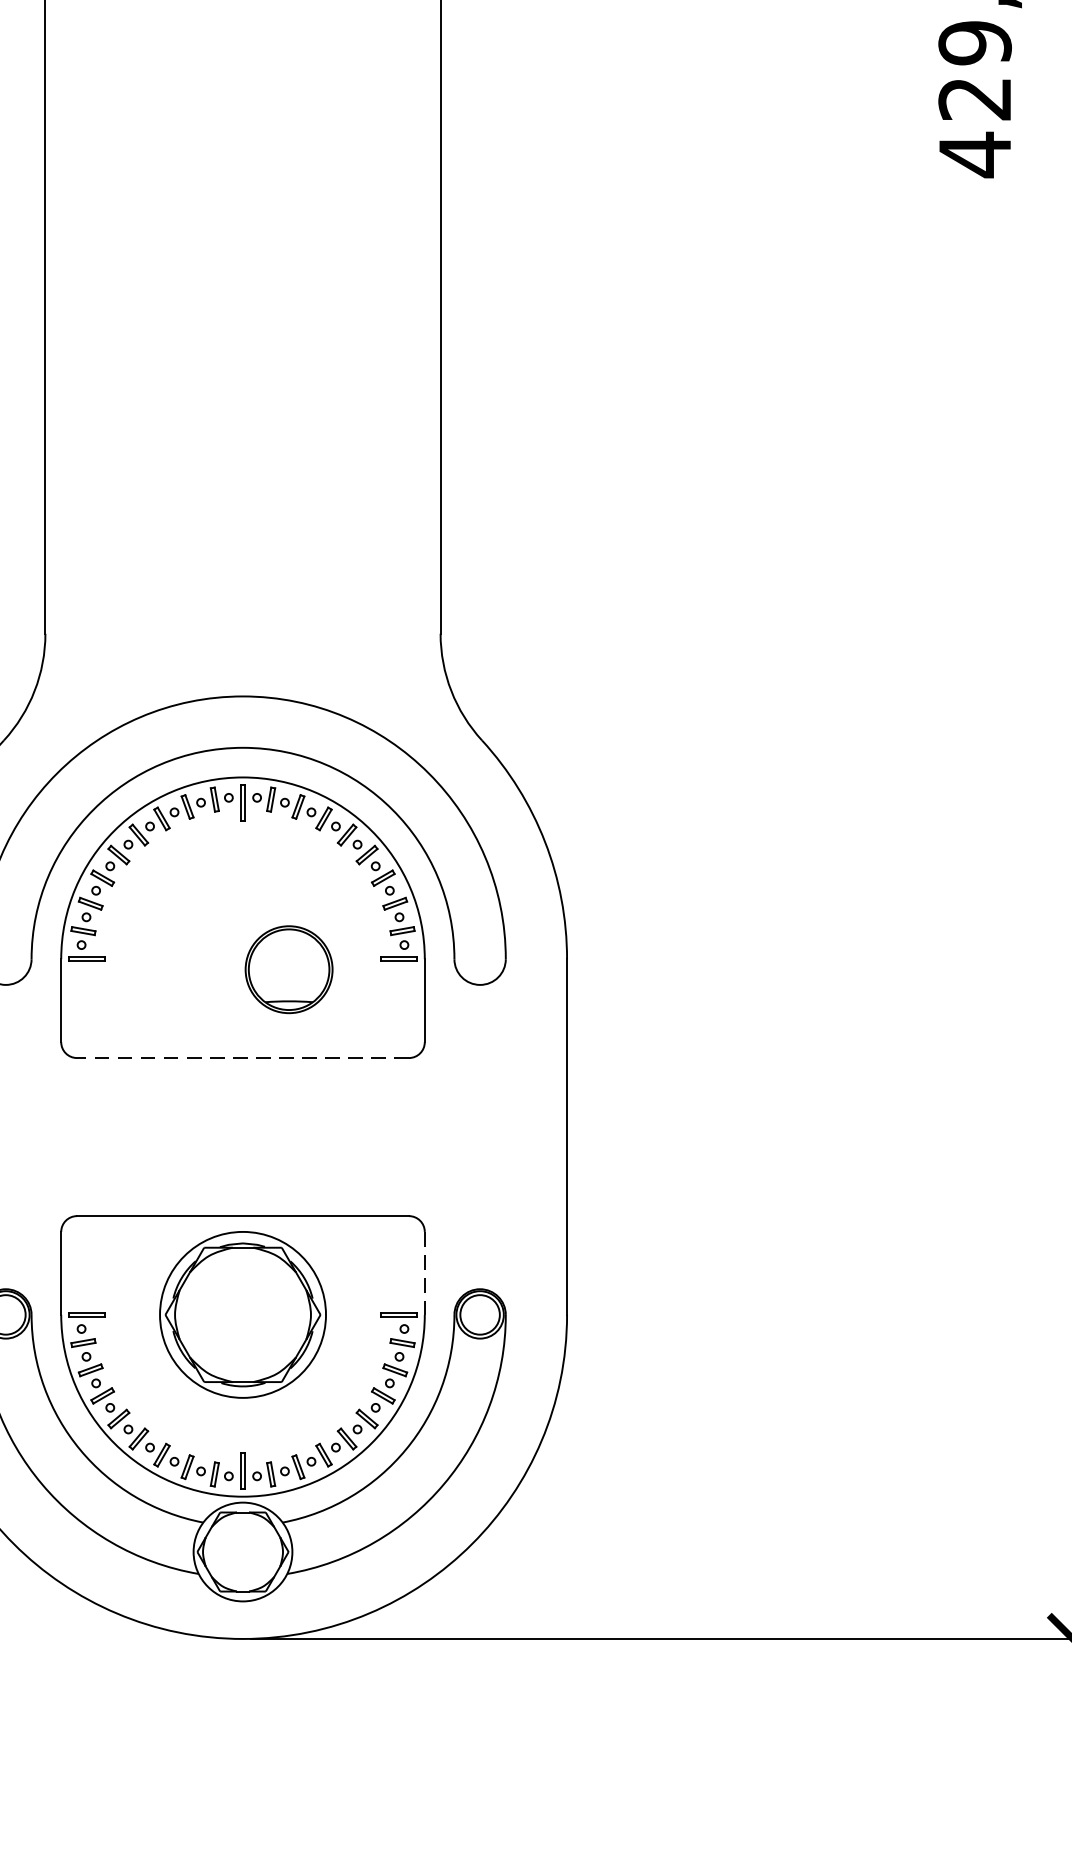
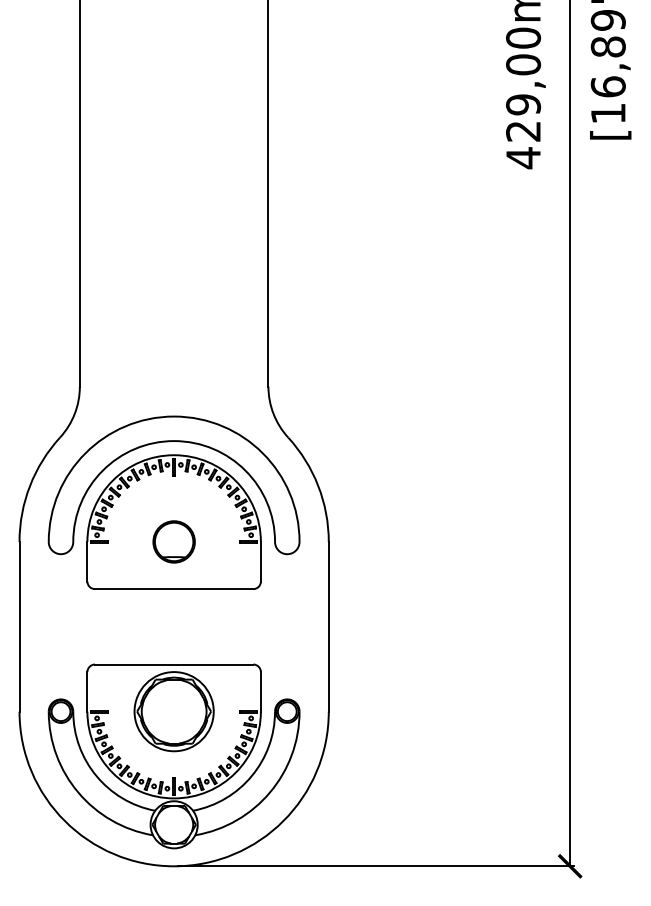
part: (287, 968) -> (173, 541), moved
line: (241, 1058) -> (173, 589), dashed -> solid
line: (423, 1272) -> (260, 691), dashed -> solid

